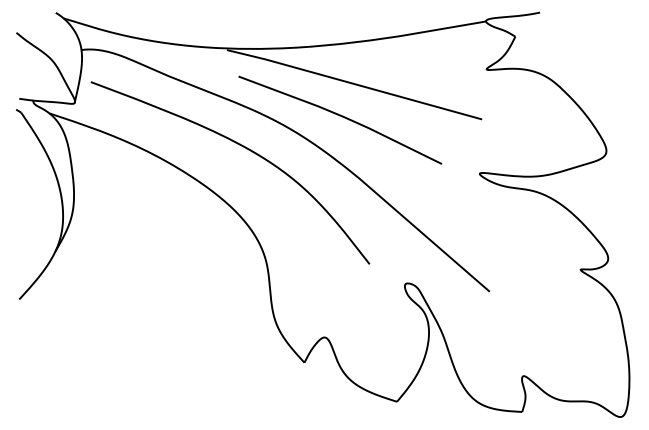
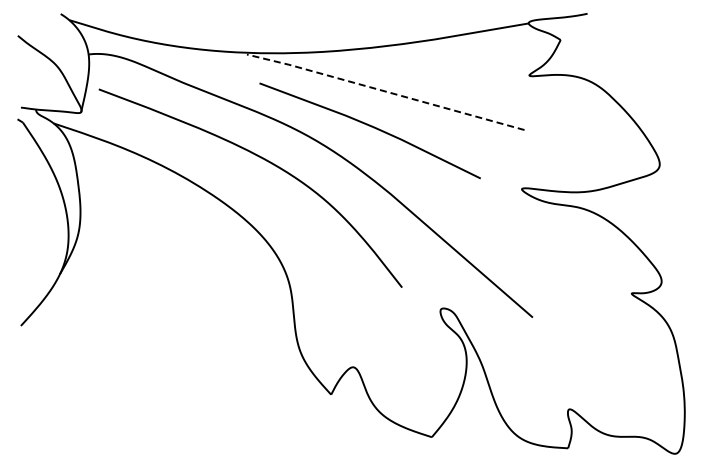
line: (354, 84) -> (385, 91), solid -> dashed

